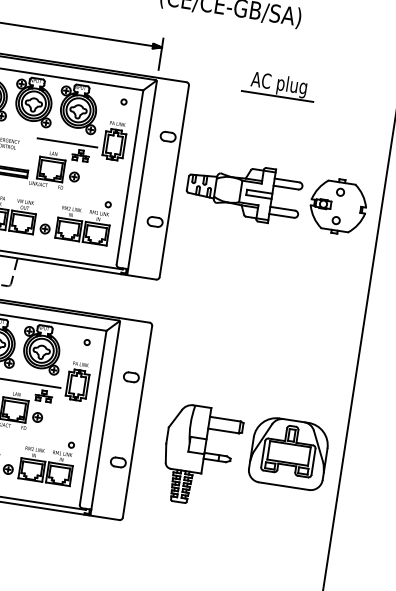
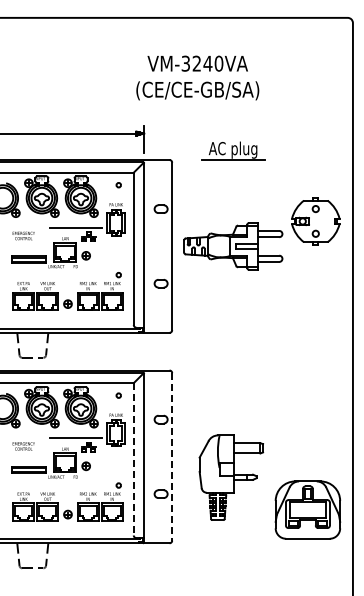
part: (279, 85) -> (233, 150), moved
part: (338, 206) -> (315, 221), moved
line: (92, 418) -> (133, 459), solid -> dashed
line: (137, 421) -> (172, 456), solid -> dashed
part: (288, 452) -> (307, 509), moved

